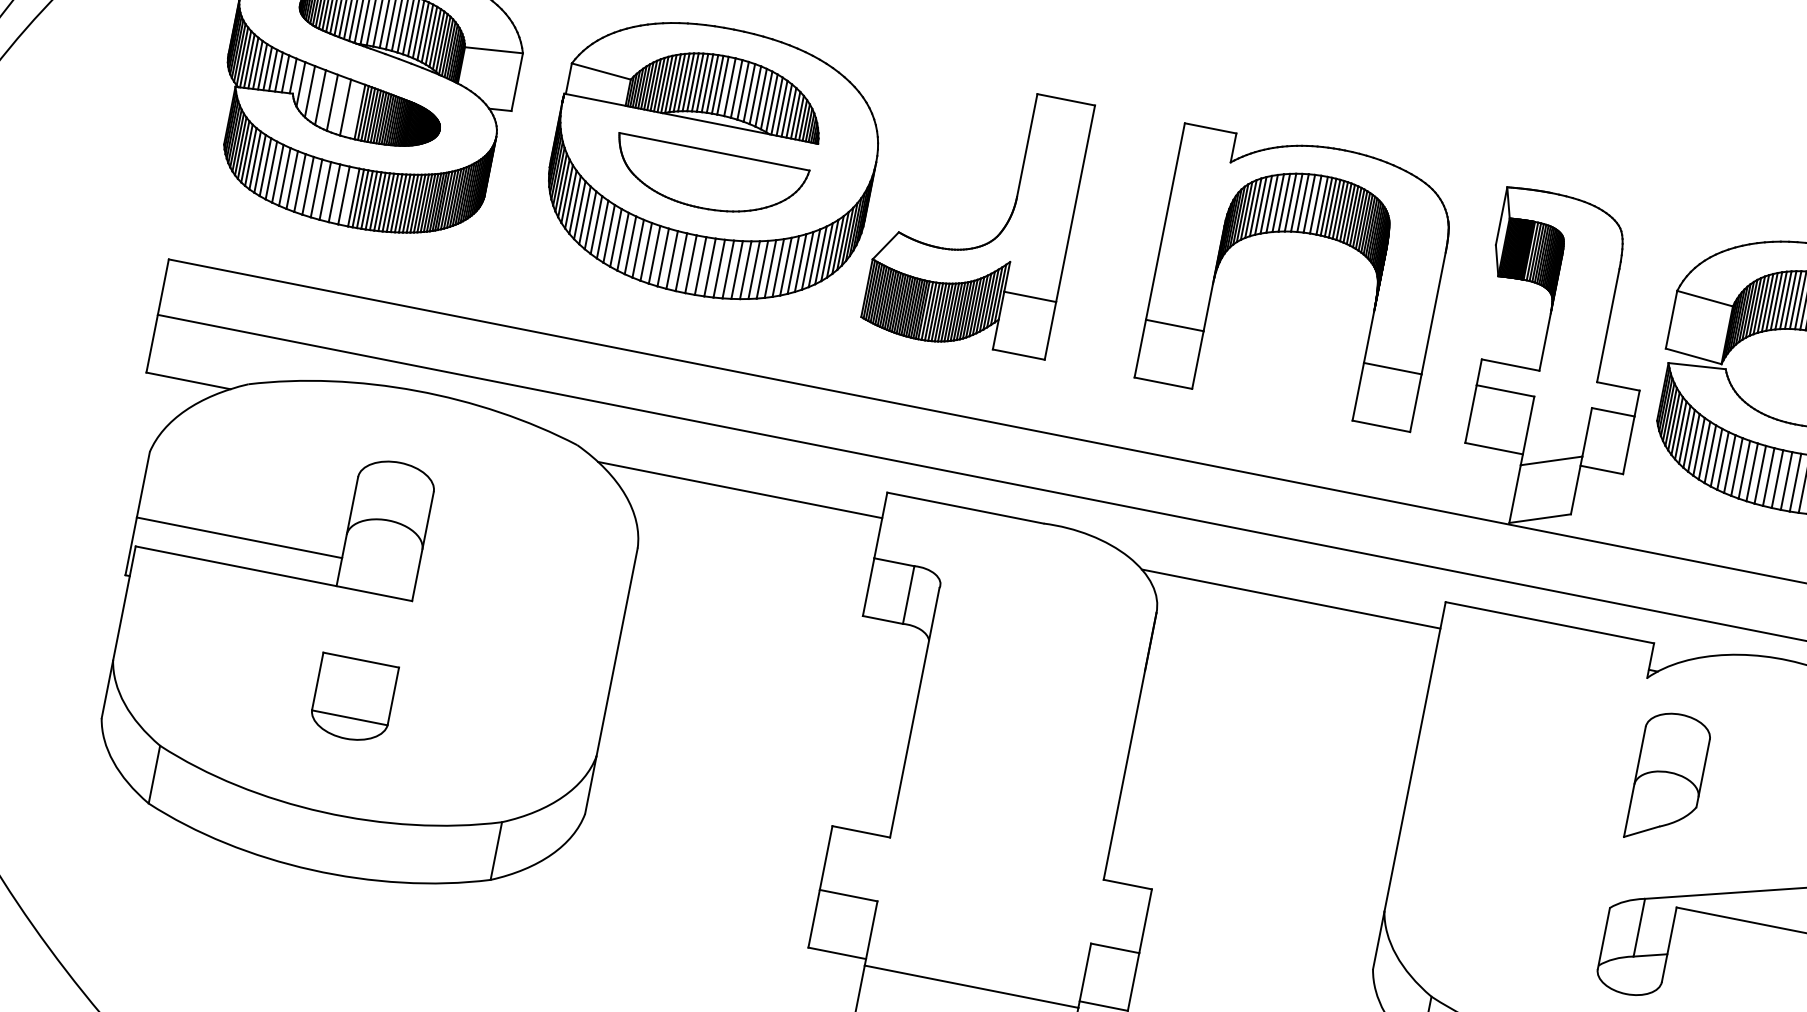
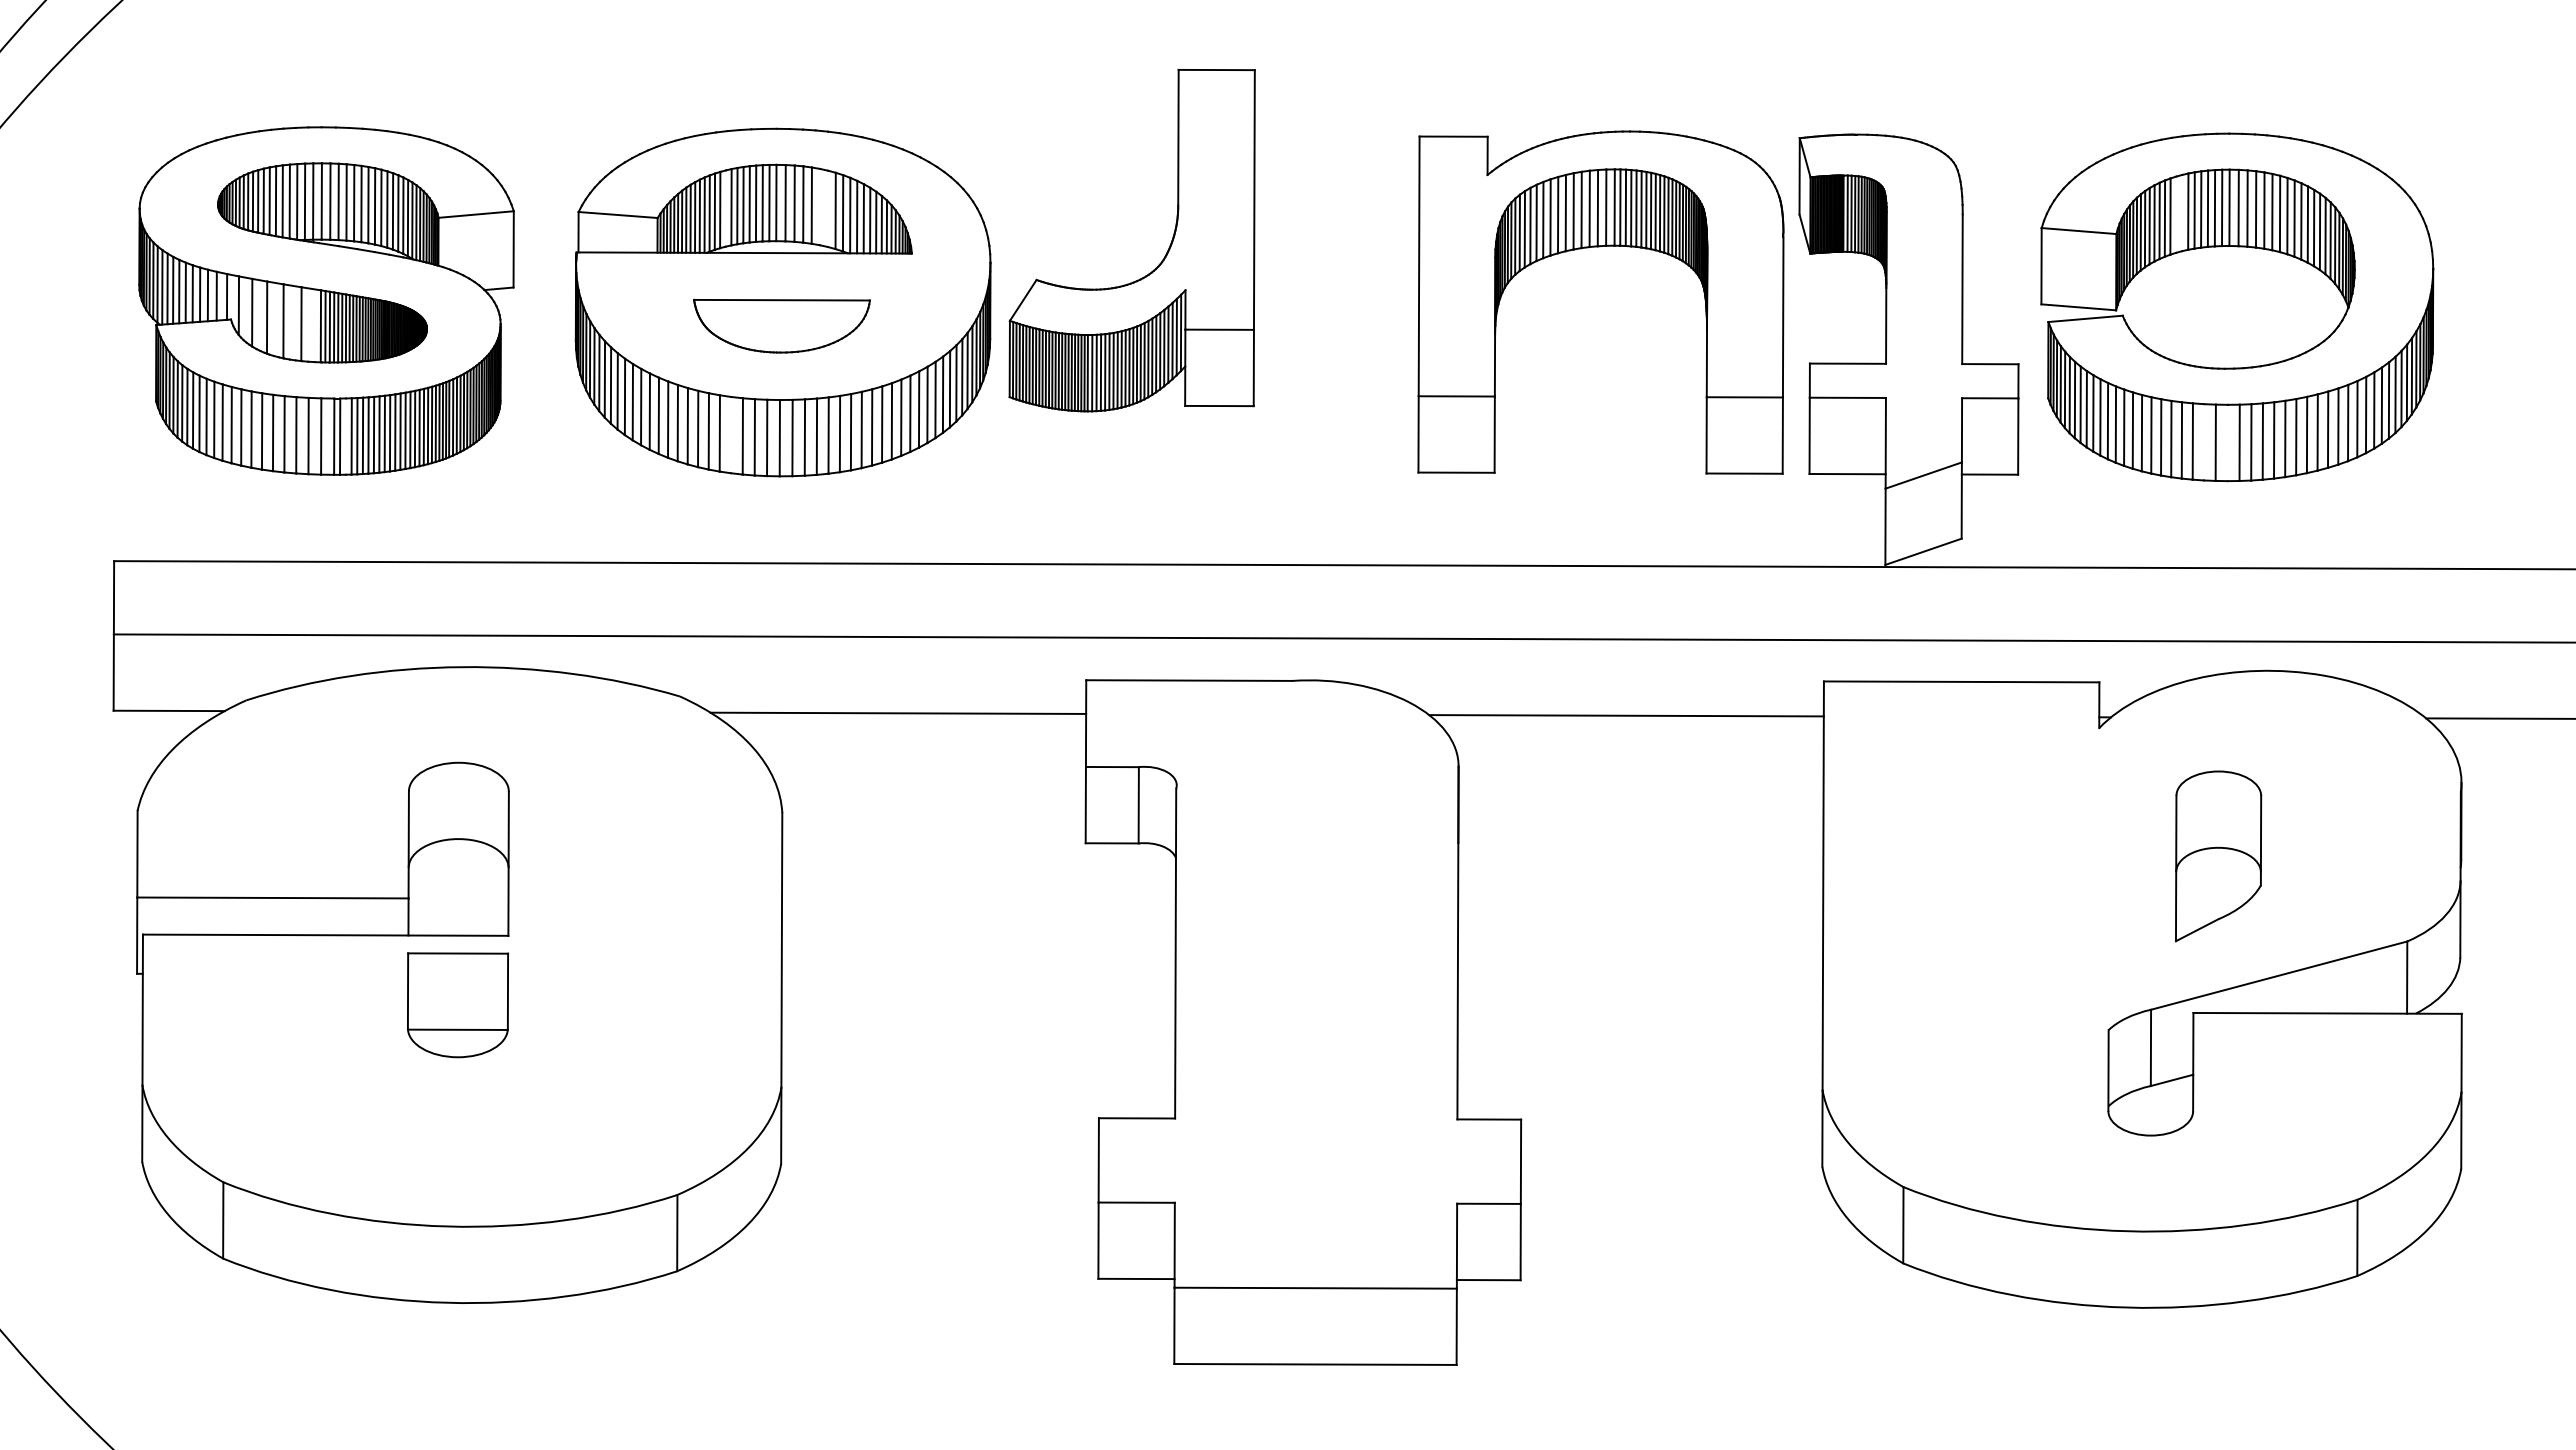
line: (683, 82) -> (725, 208), removed
line: (755, 94) -> (819, 206), removed
line: (760, 97) -> (827, 208), removed
part: (708, 179) -> (781, 325), size x0.7
line: (362, 199) -> (345, 436), removed
part: (1304, 233) -> (1599, 247), moved
part: (992, 239) -> (1157, 265), moved
line: (654, 254) -> (731, 434), removed
line: (1786, 299) -> (2182, 212), removed
line: (1781, 300) -> (2176, 214), removed
line: (1768, 477) -> (2203, 442), removed
line: (1786, 480) -> (2227, 442), removed
part: (353, 699) -> (457, 1005), moved
part: (1668, 779) -> (2218, 856), moved

